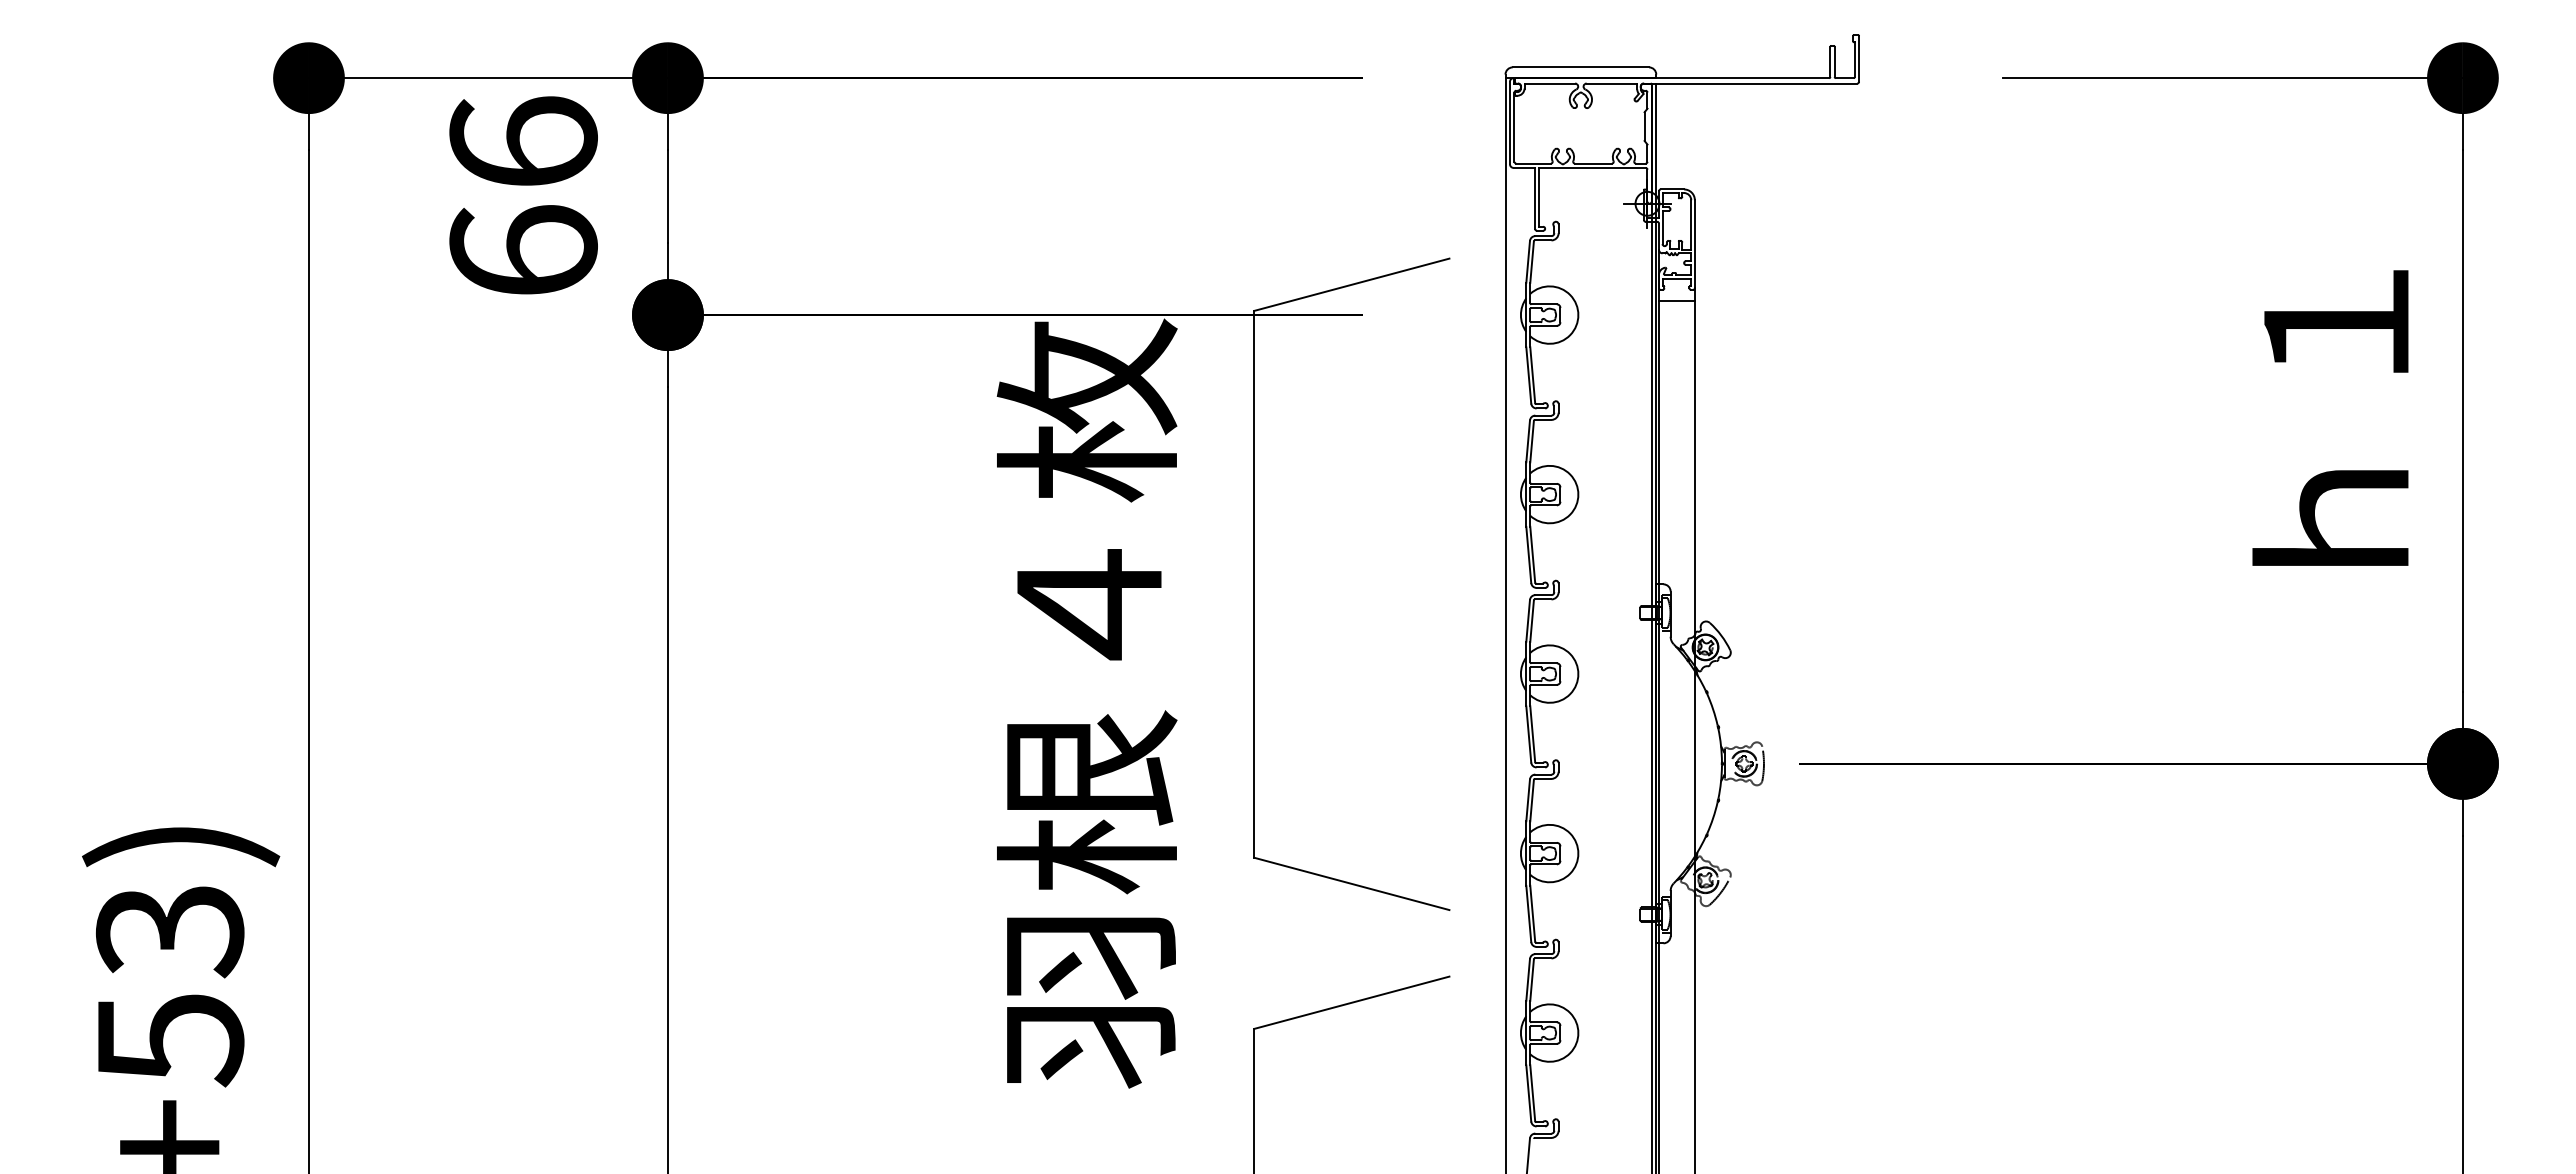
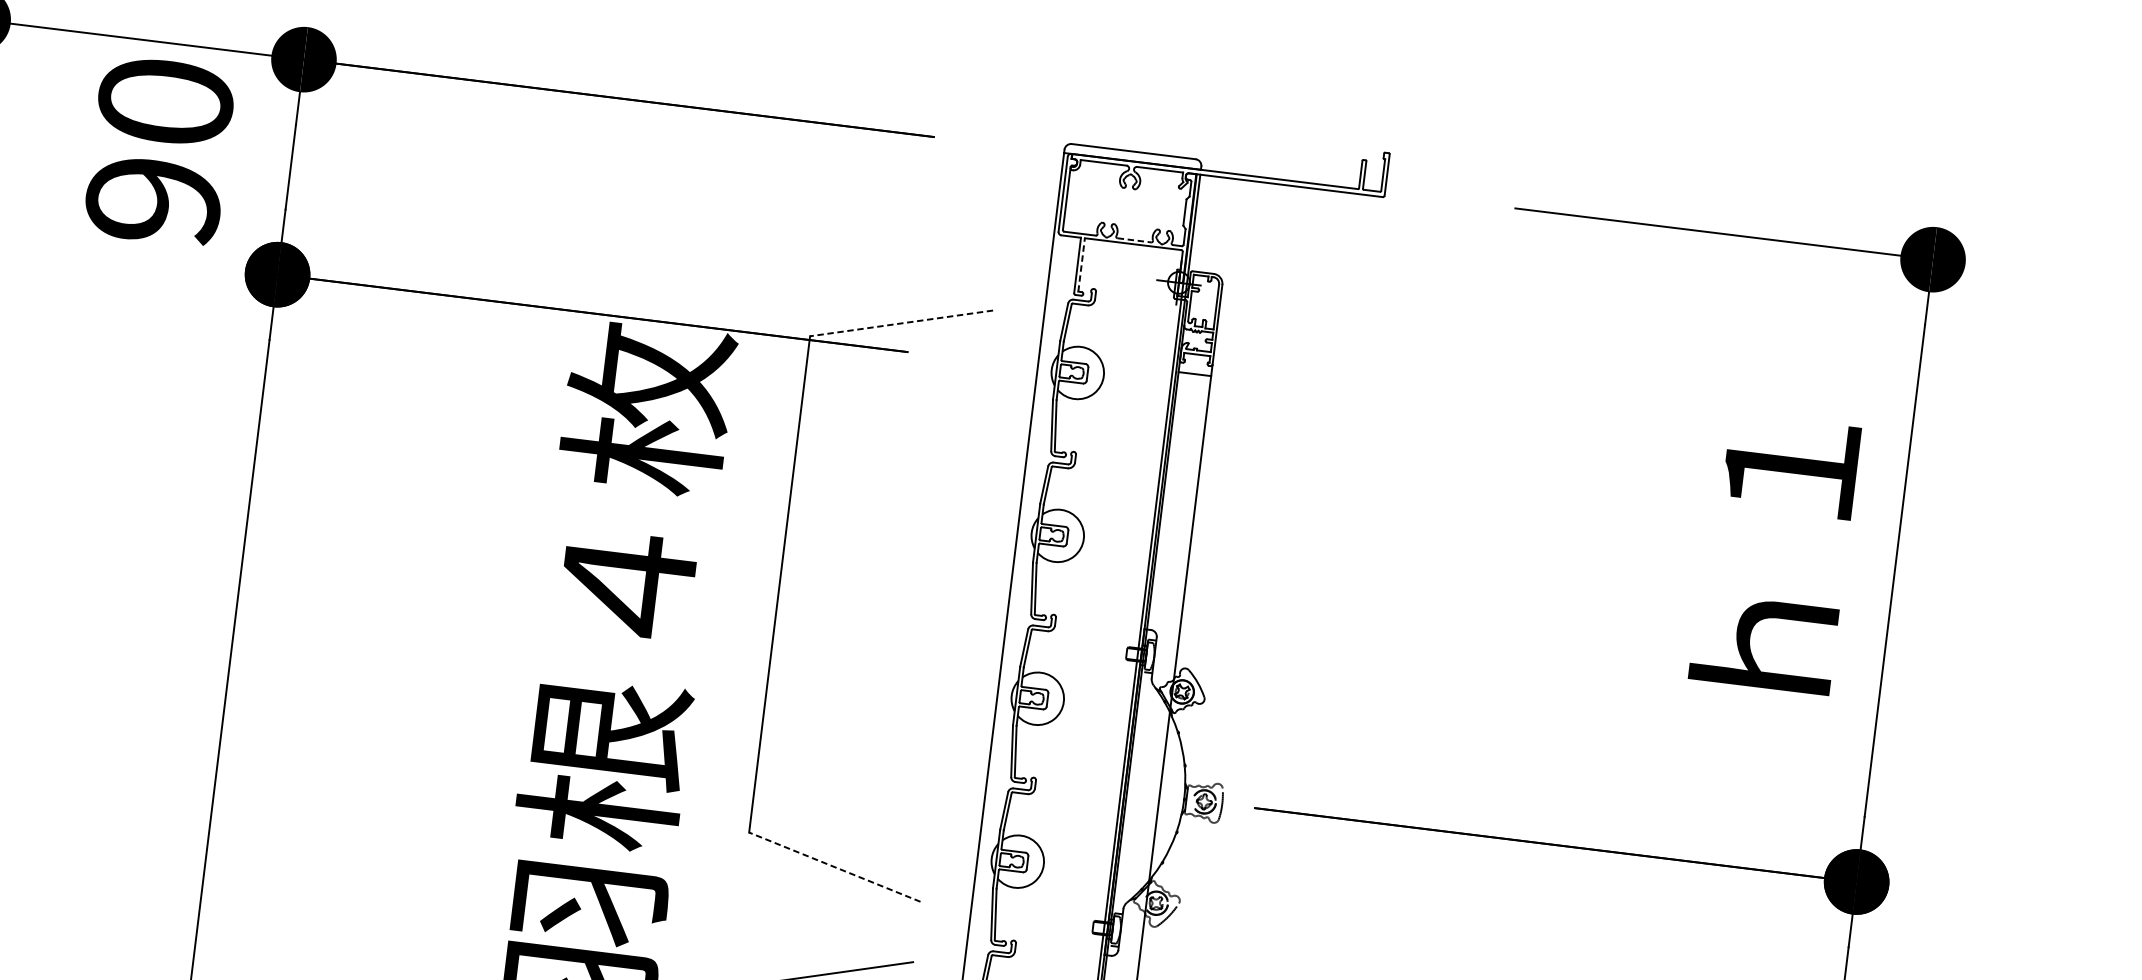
line: (1593, 163) -> (1134, 240), solid -> dashed
text: (523, 196) -> (159, 150), 66 -> 90
line: (1539, 196) -> (1081, 264), solid -> dashed
line: (1351, 284) -> (901, 323), solid -> dashed
line: (1351, 883) -> (834, 866), solid -> dashed

